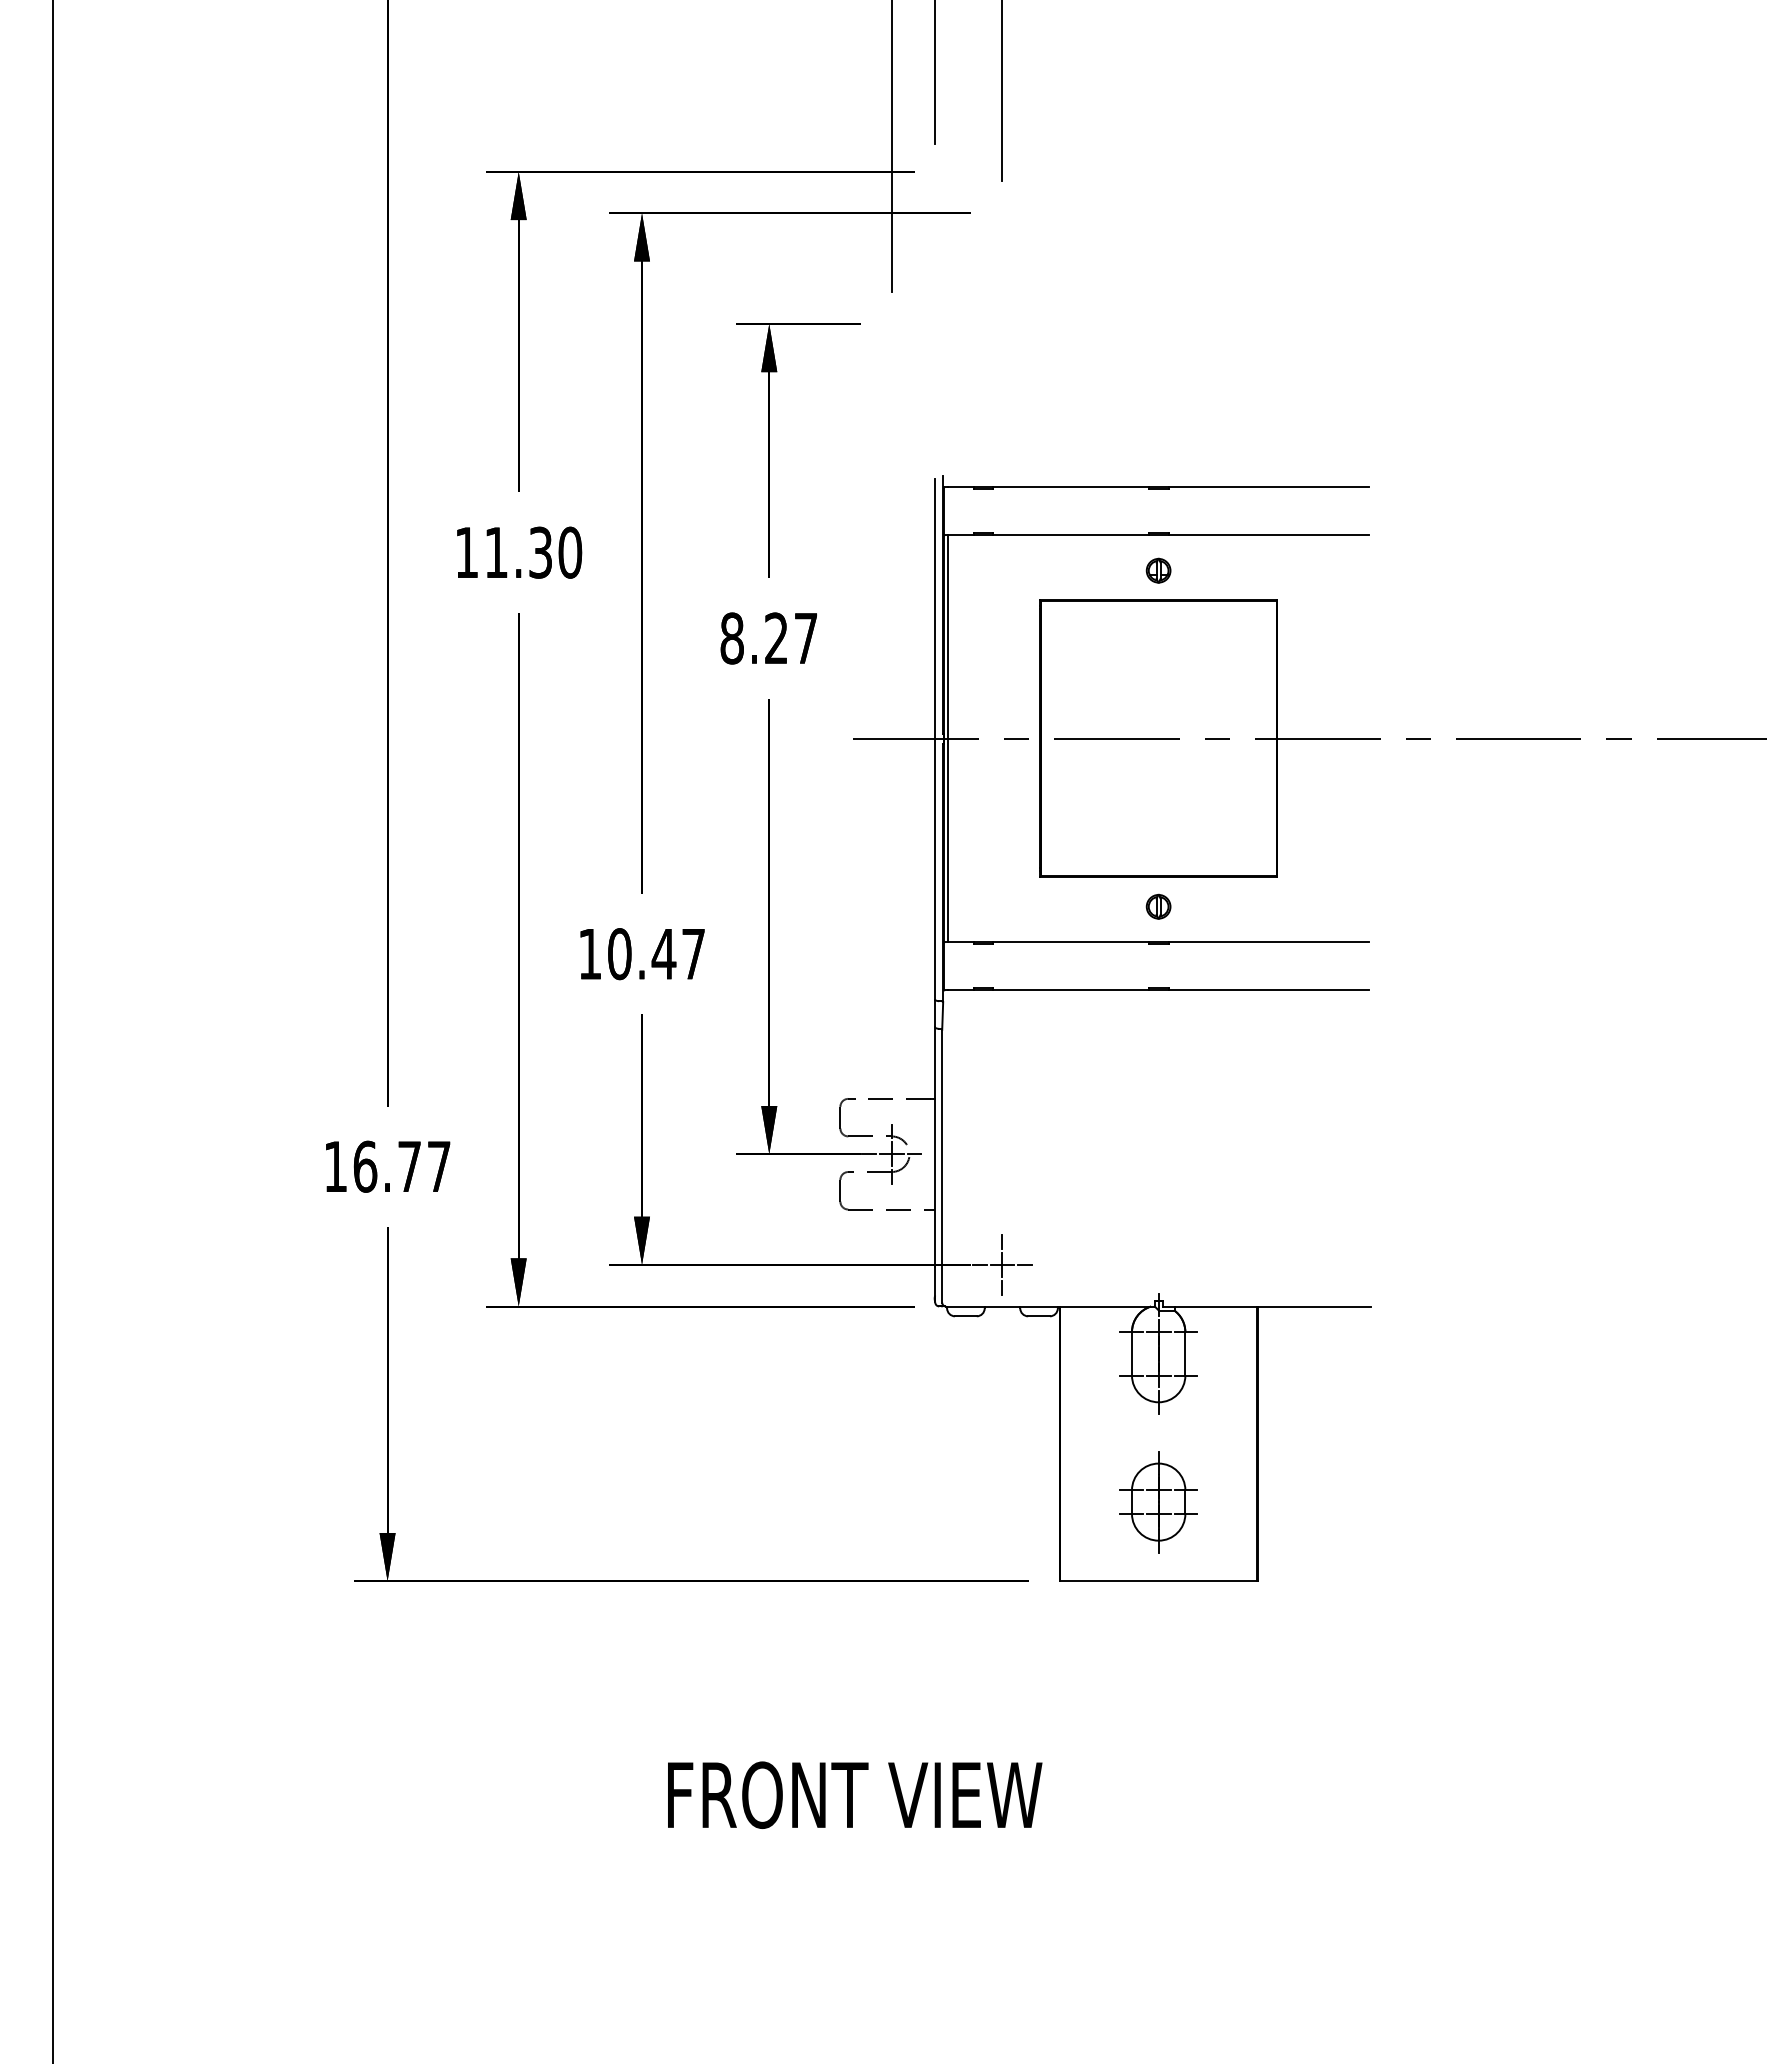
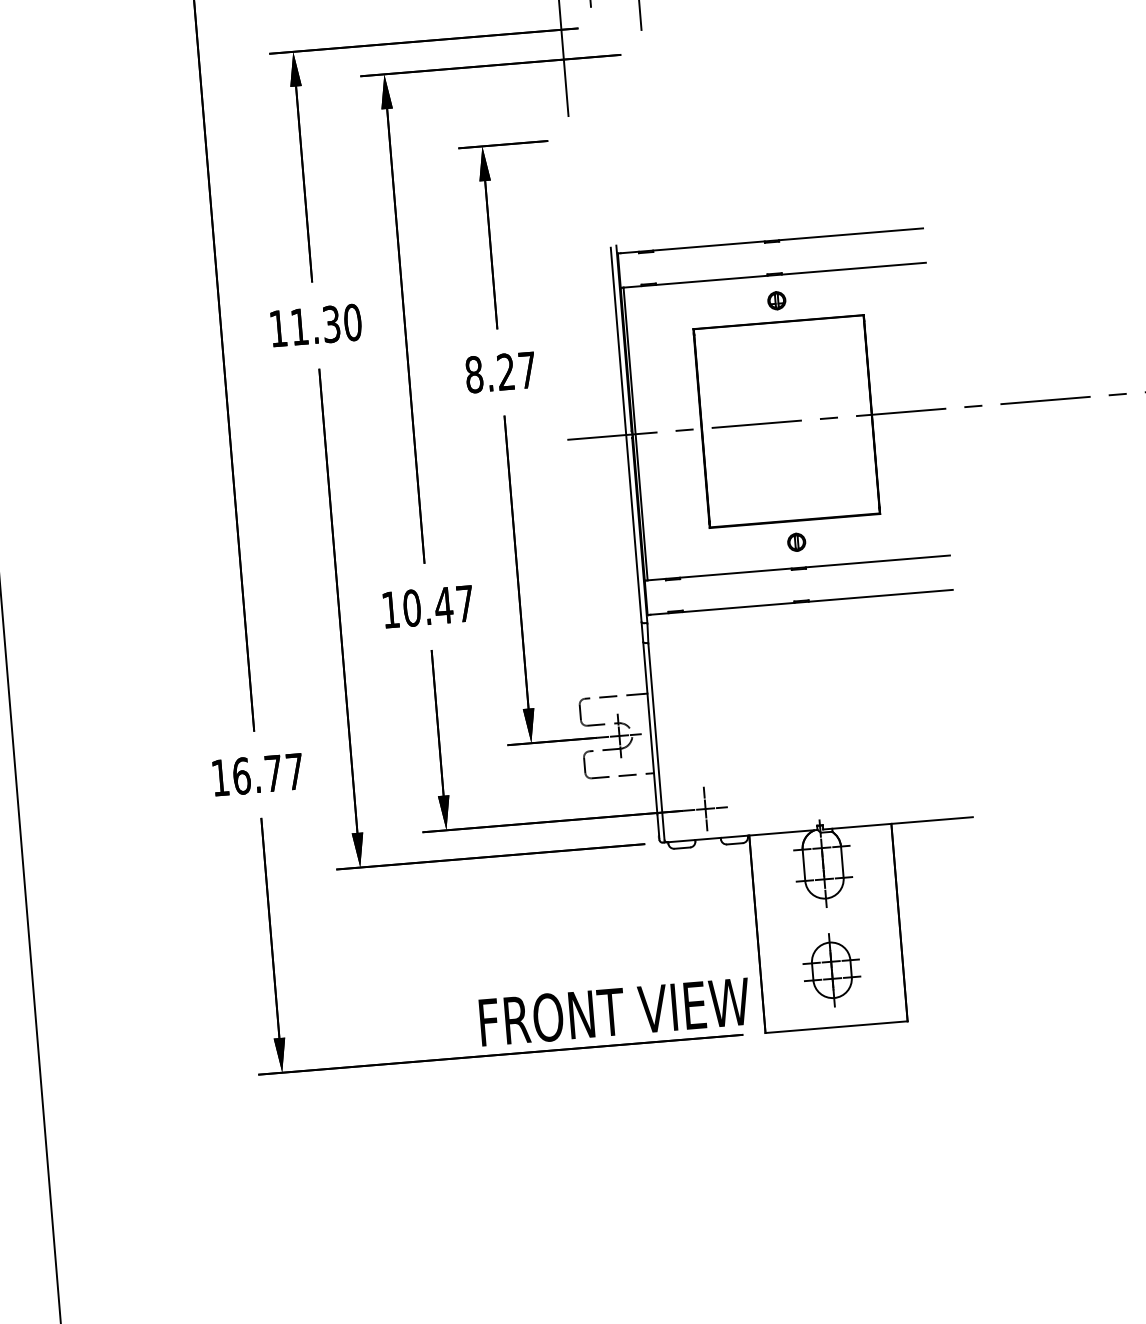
text: (855, 1794) -> (615, 1011), moved

